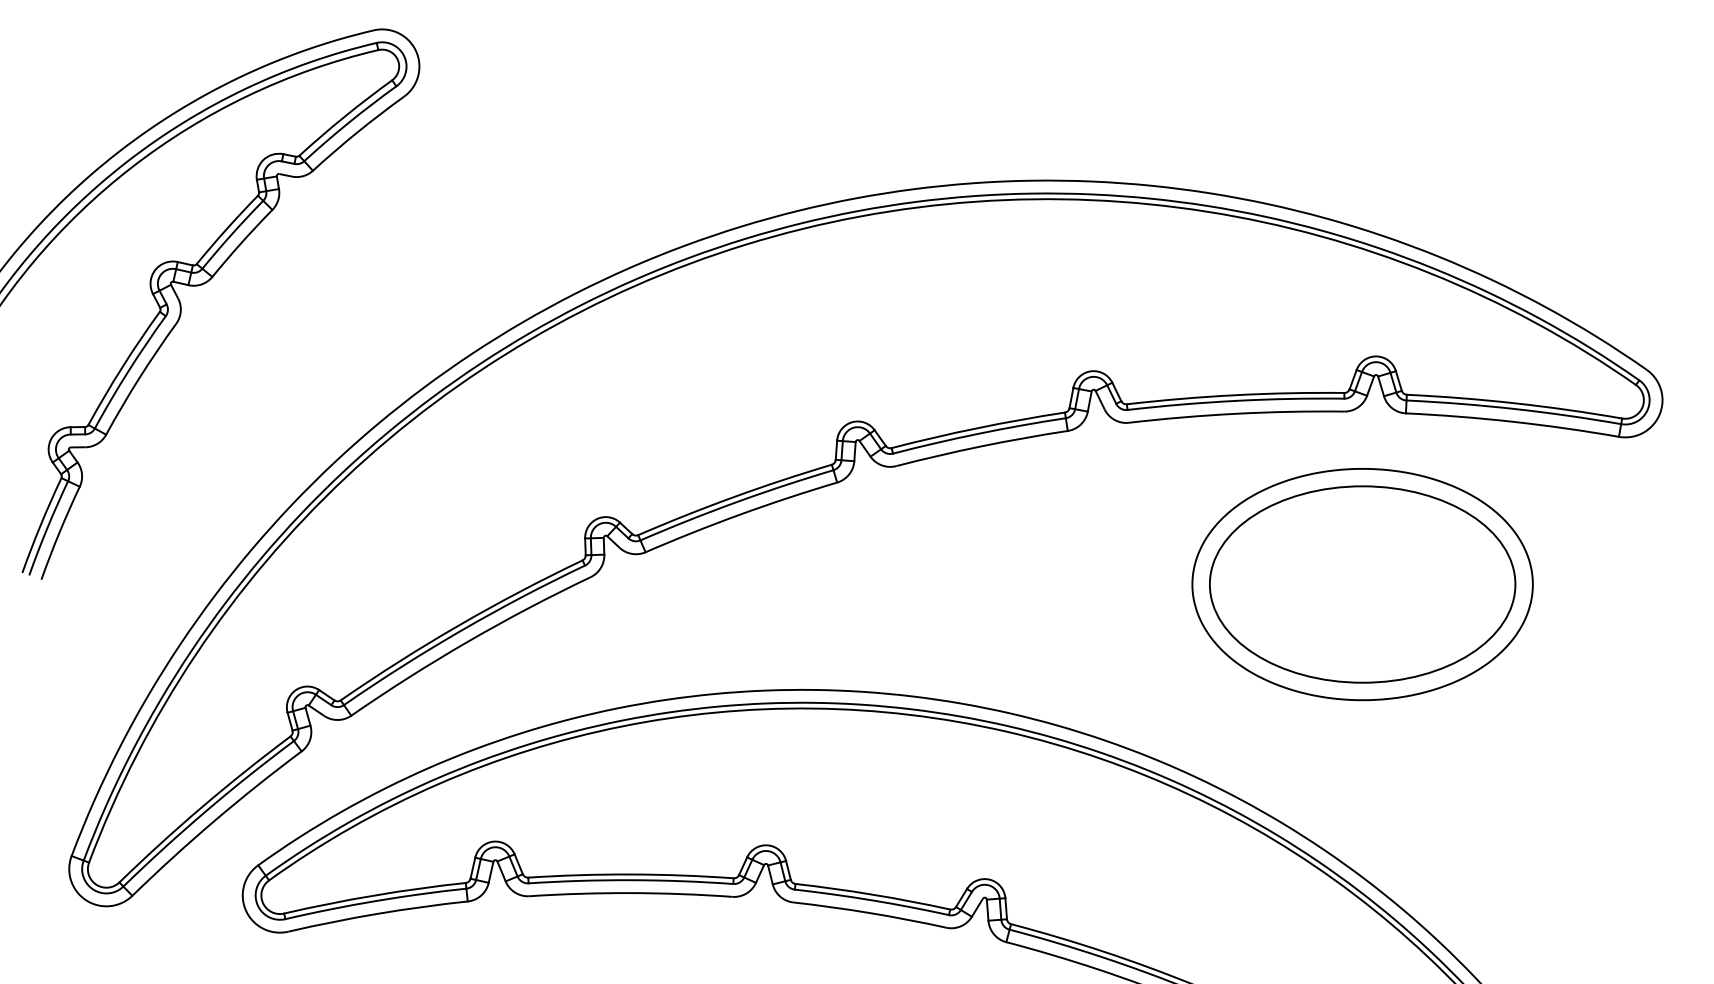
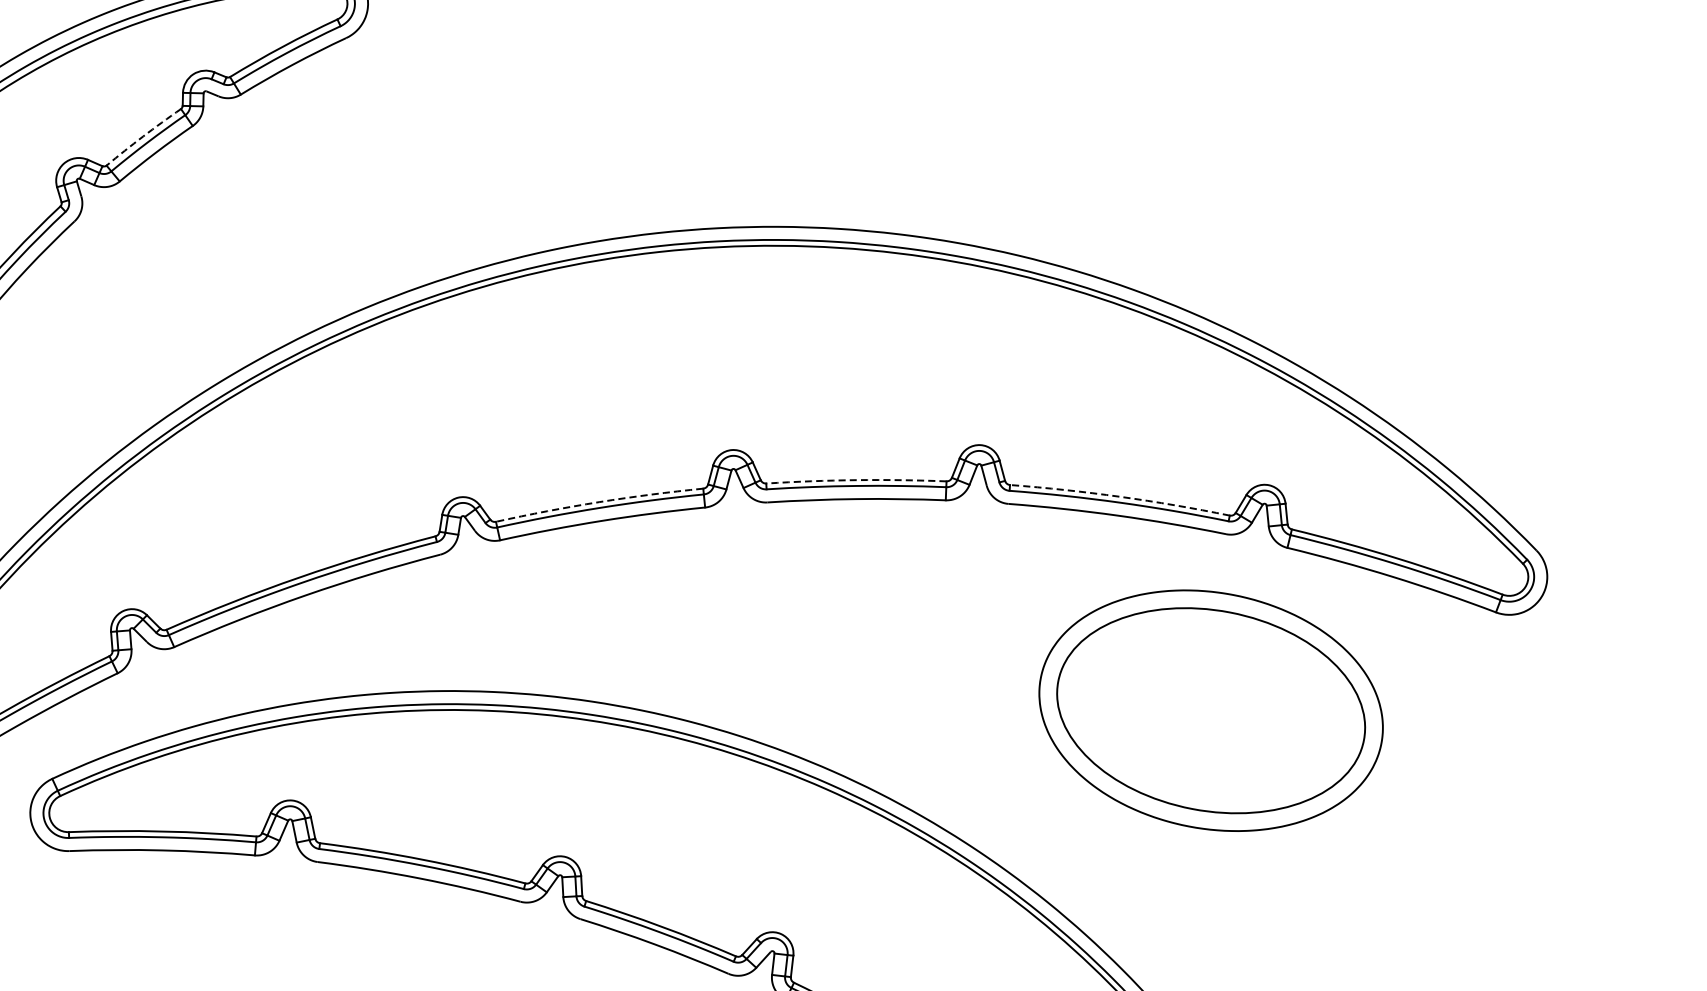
arc: (226, 229) -> (143, 136), solid -> dashed
arc: (1235, 395) -> (1120, 497), solid -> dashed
arc: (977, 428) -> (855, 480), solid -> dashed
arc: (733, 497) -> (598, 502), solid -> dashed

